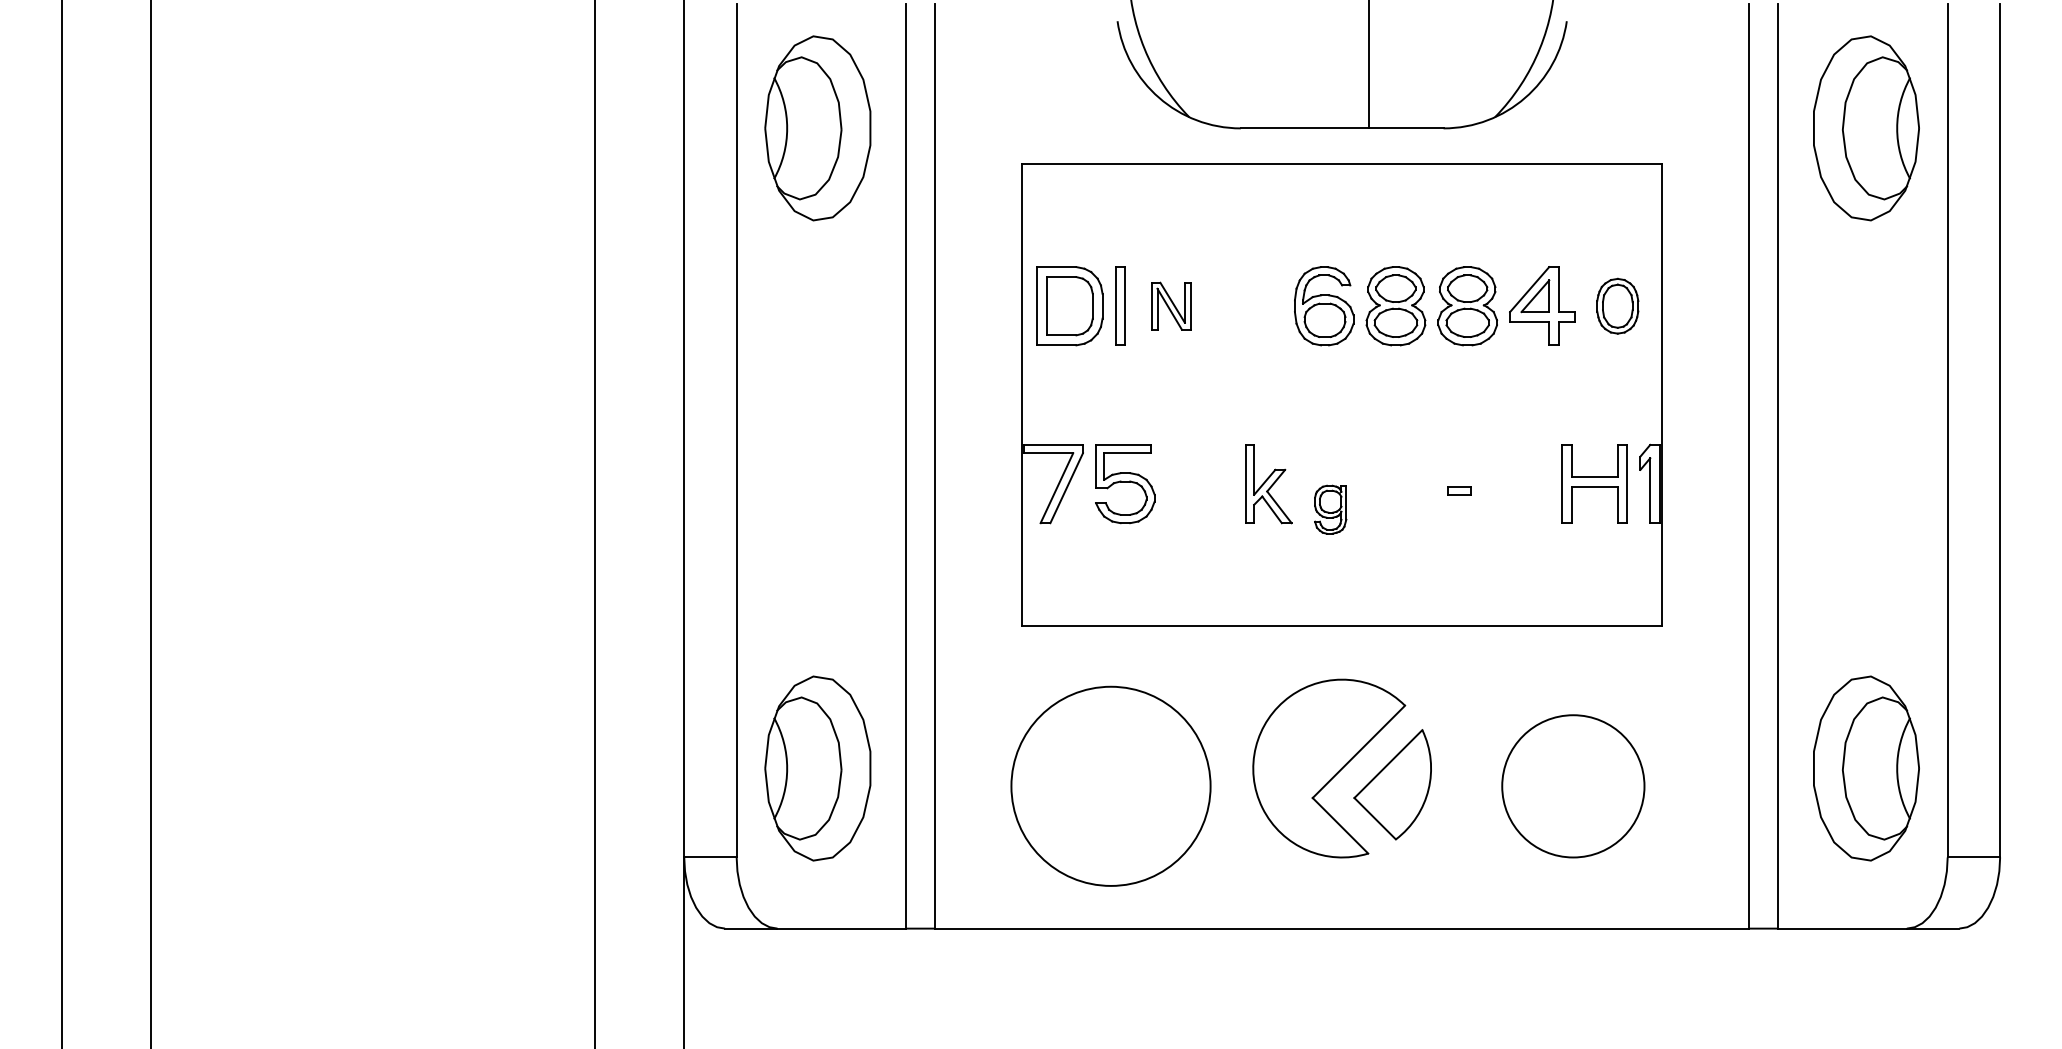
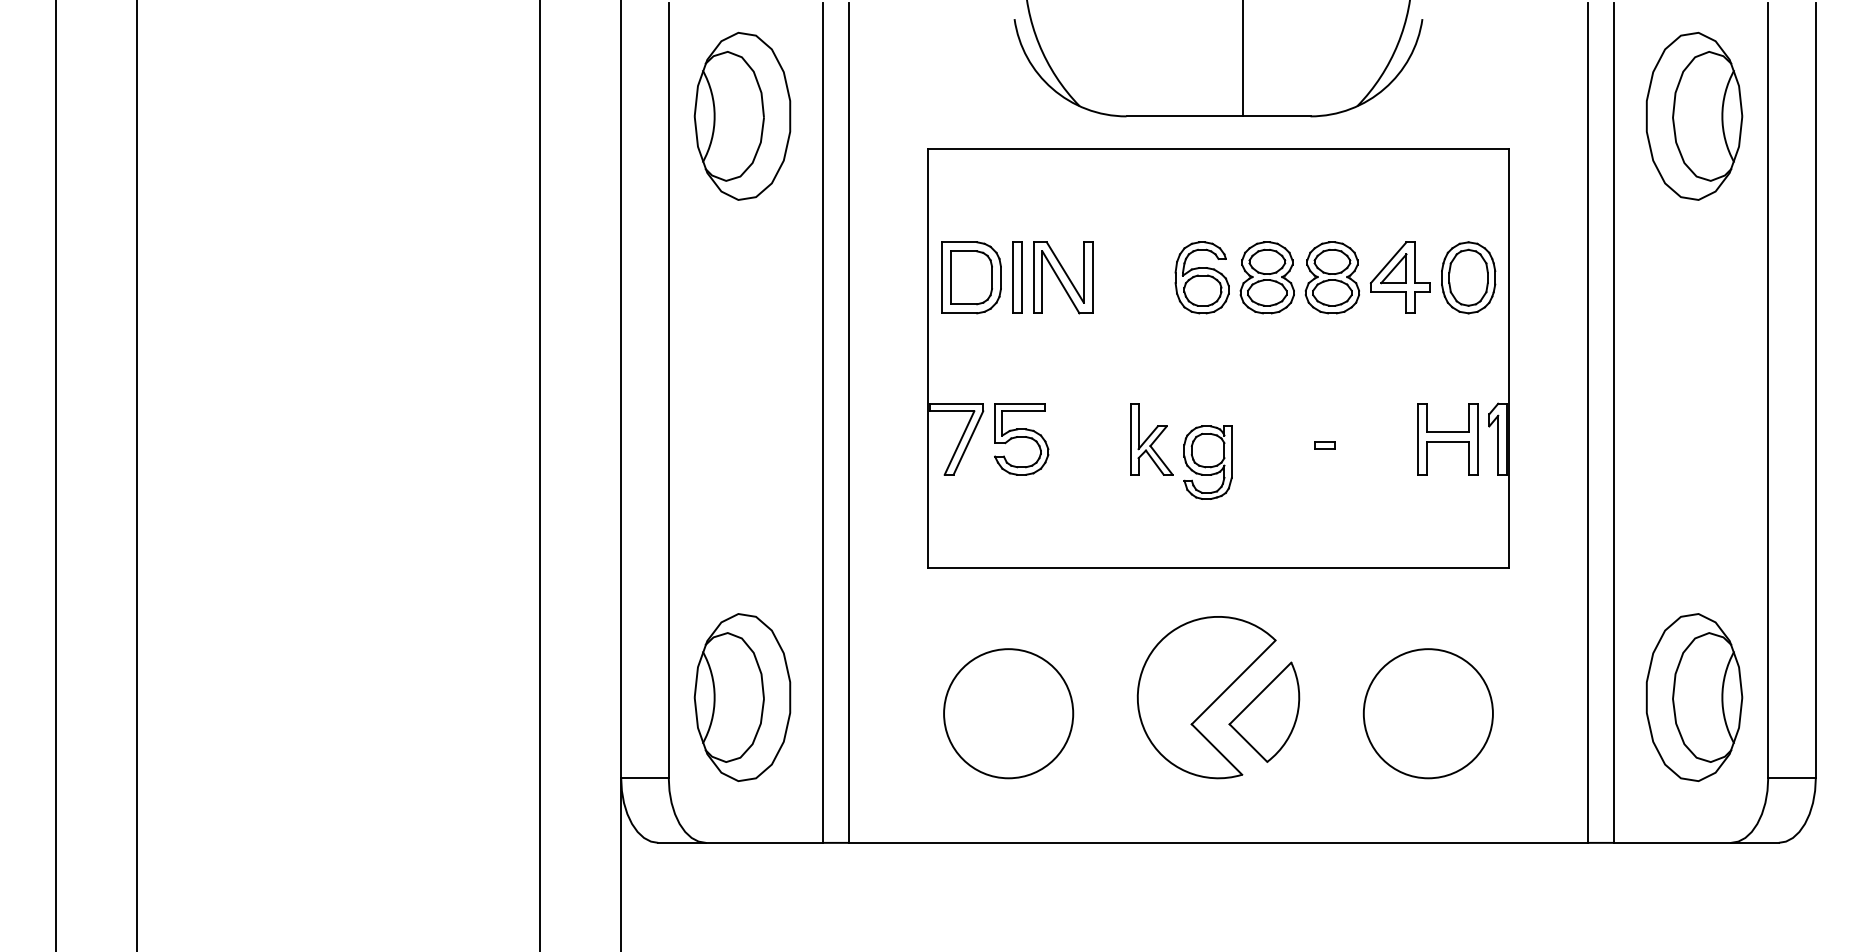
part: (1171, 305) -> (1063, 277), size x1.67
part: (1617, 305) -> (1468, 277), size x1.43
part: (1330, 509) -> (1207, 462), size x1.67
circle: (1110, 786) -> (1008, 713), size x0.71

